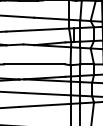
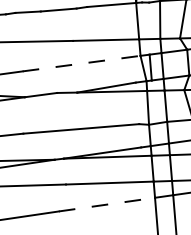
line: (38, 30) -> (83, 64), solid -> dashed
line: (45, 105) -> (107, 204), solid -> dashed

